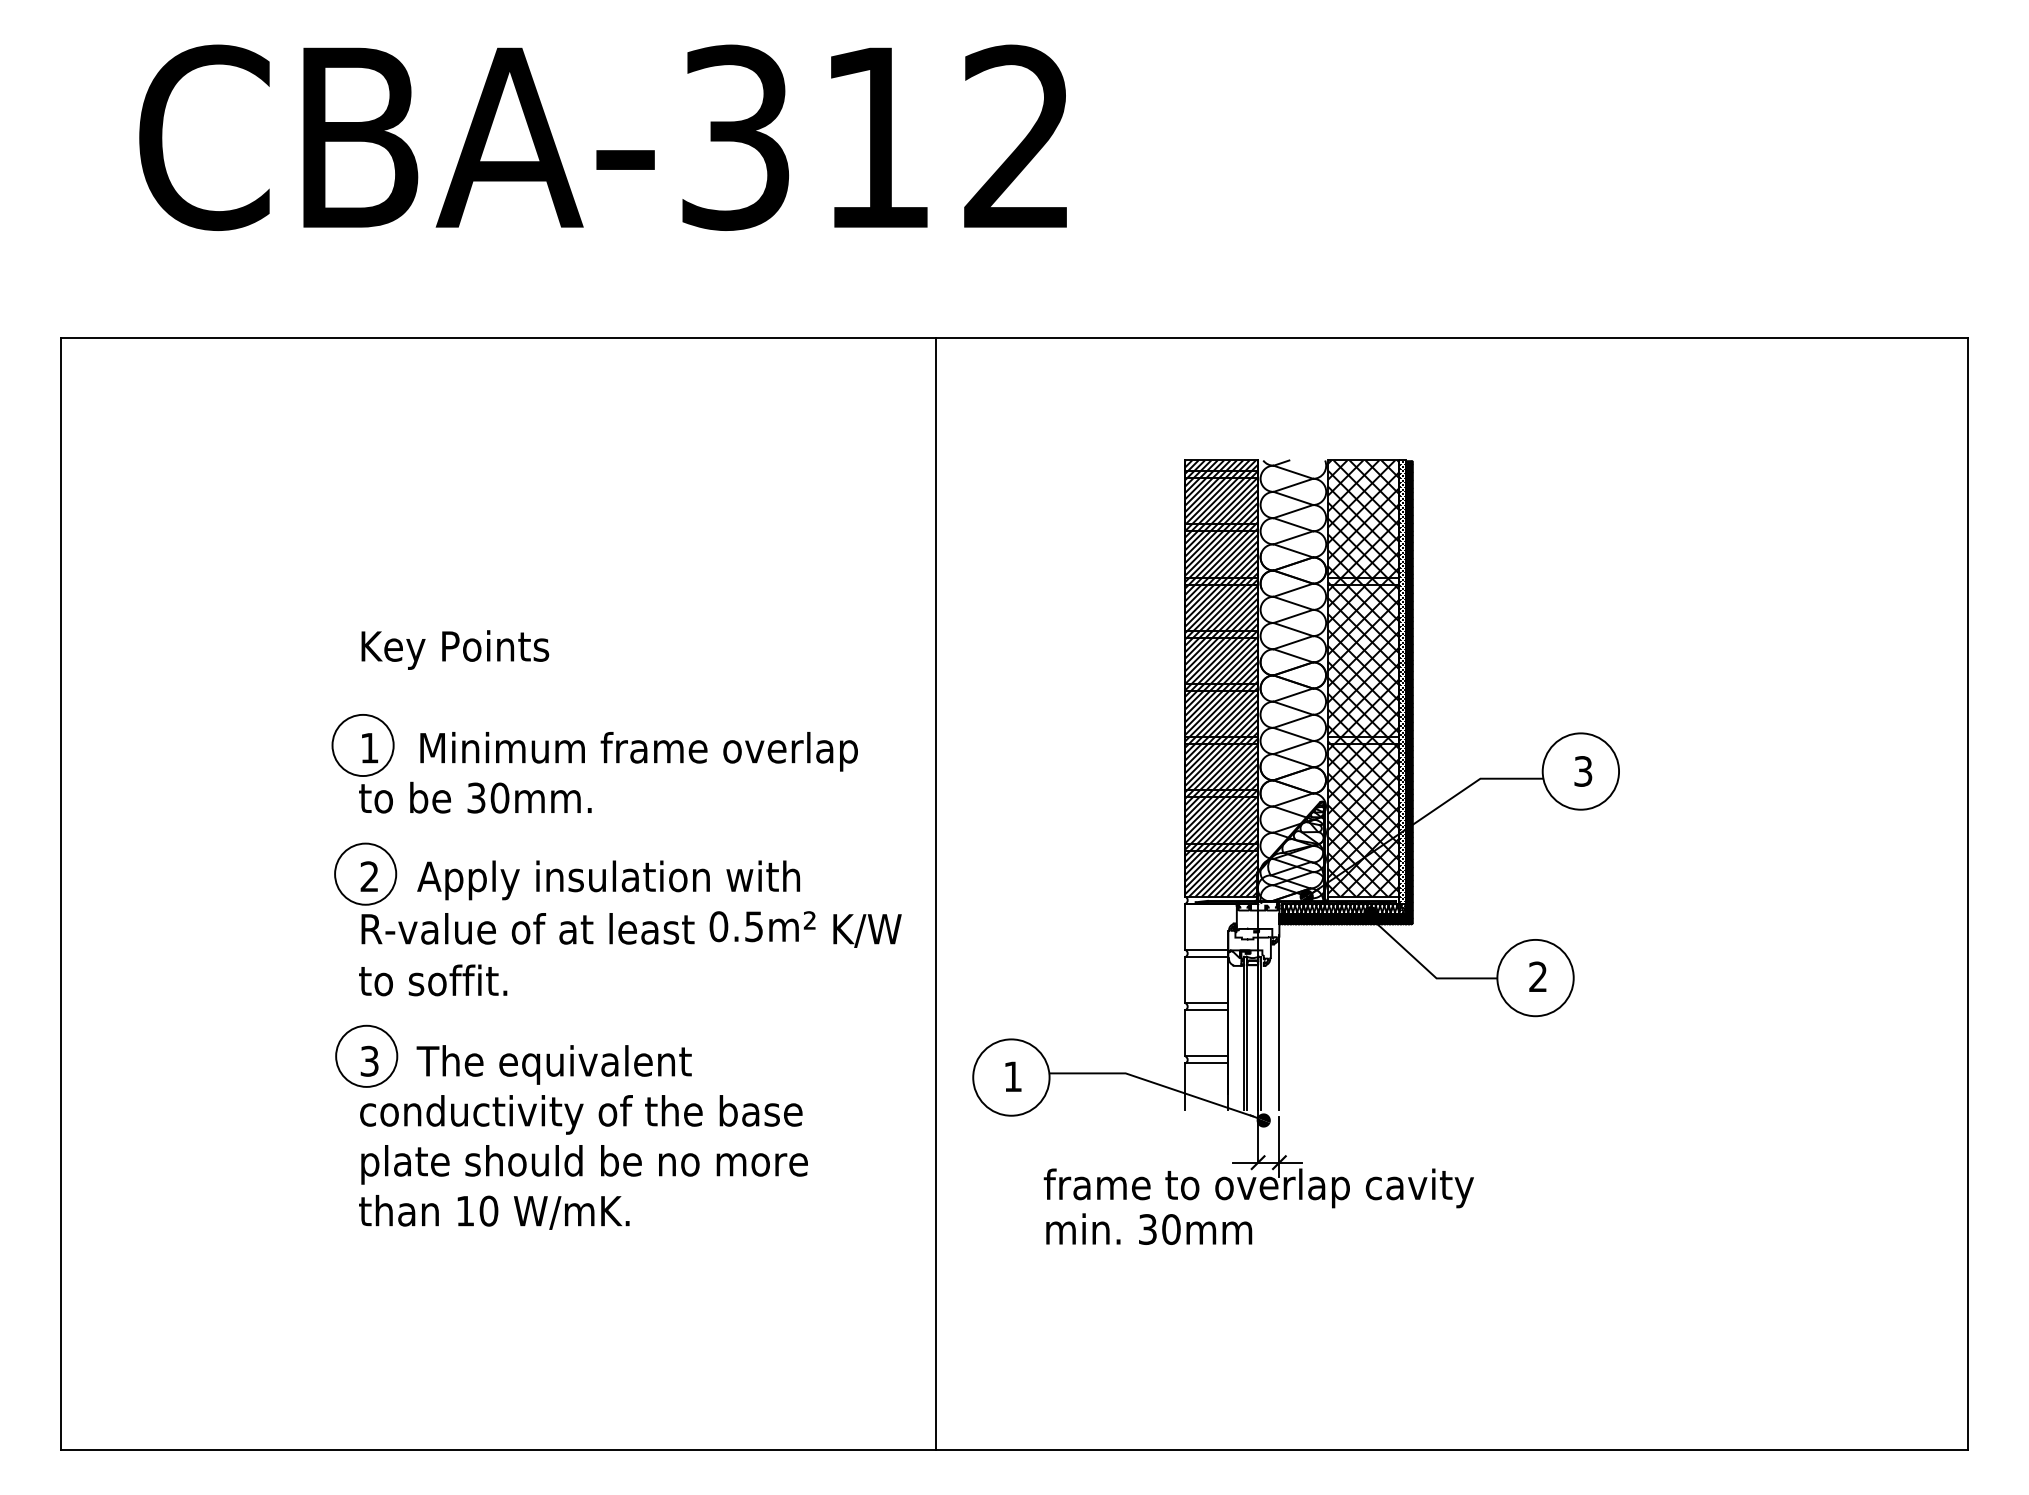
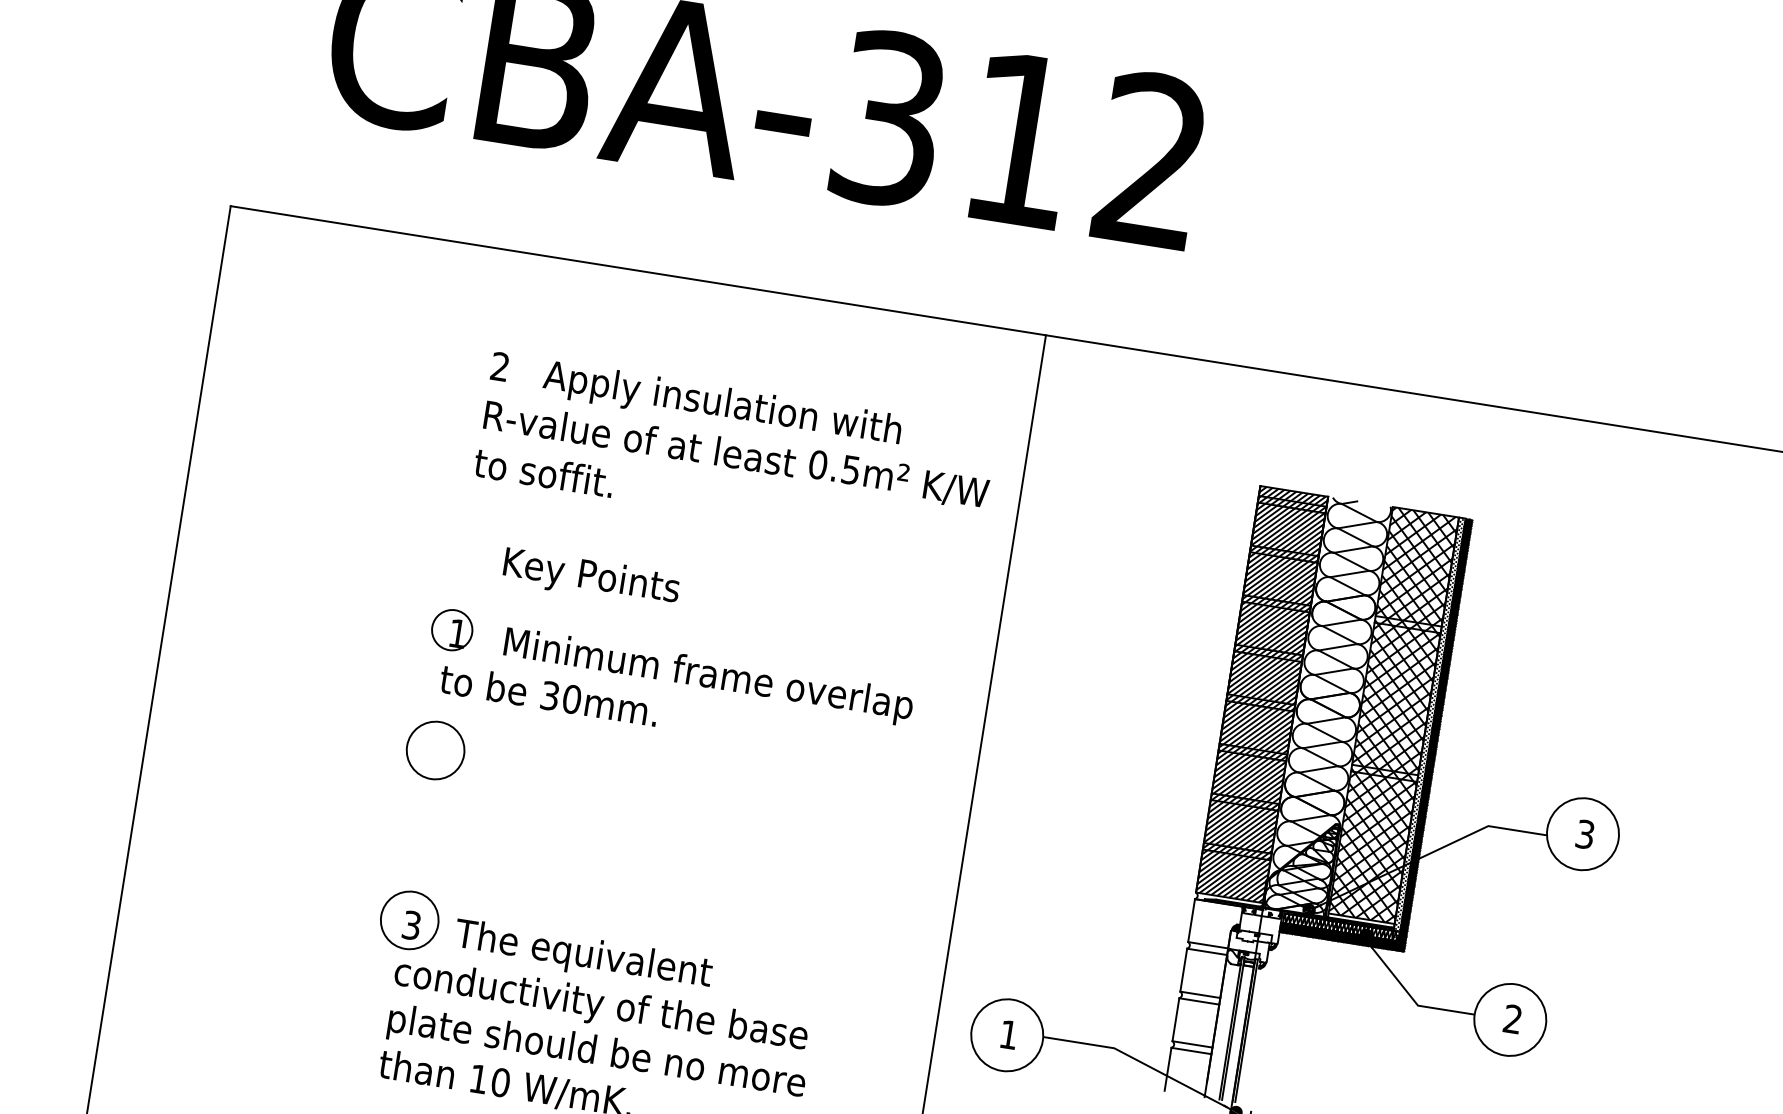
text: (455, 649) -> (591, 577), moved
circle: (362, 745) -> (451, 630), size x0.7
text: (630, 928) -> (735, 453), moved
line: (1279, 1022) -> (1265, 1023), removed

